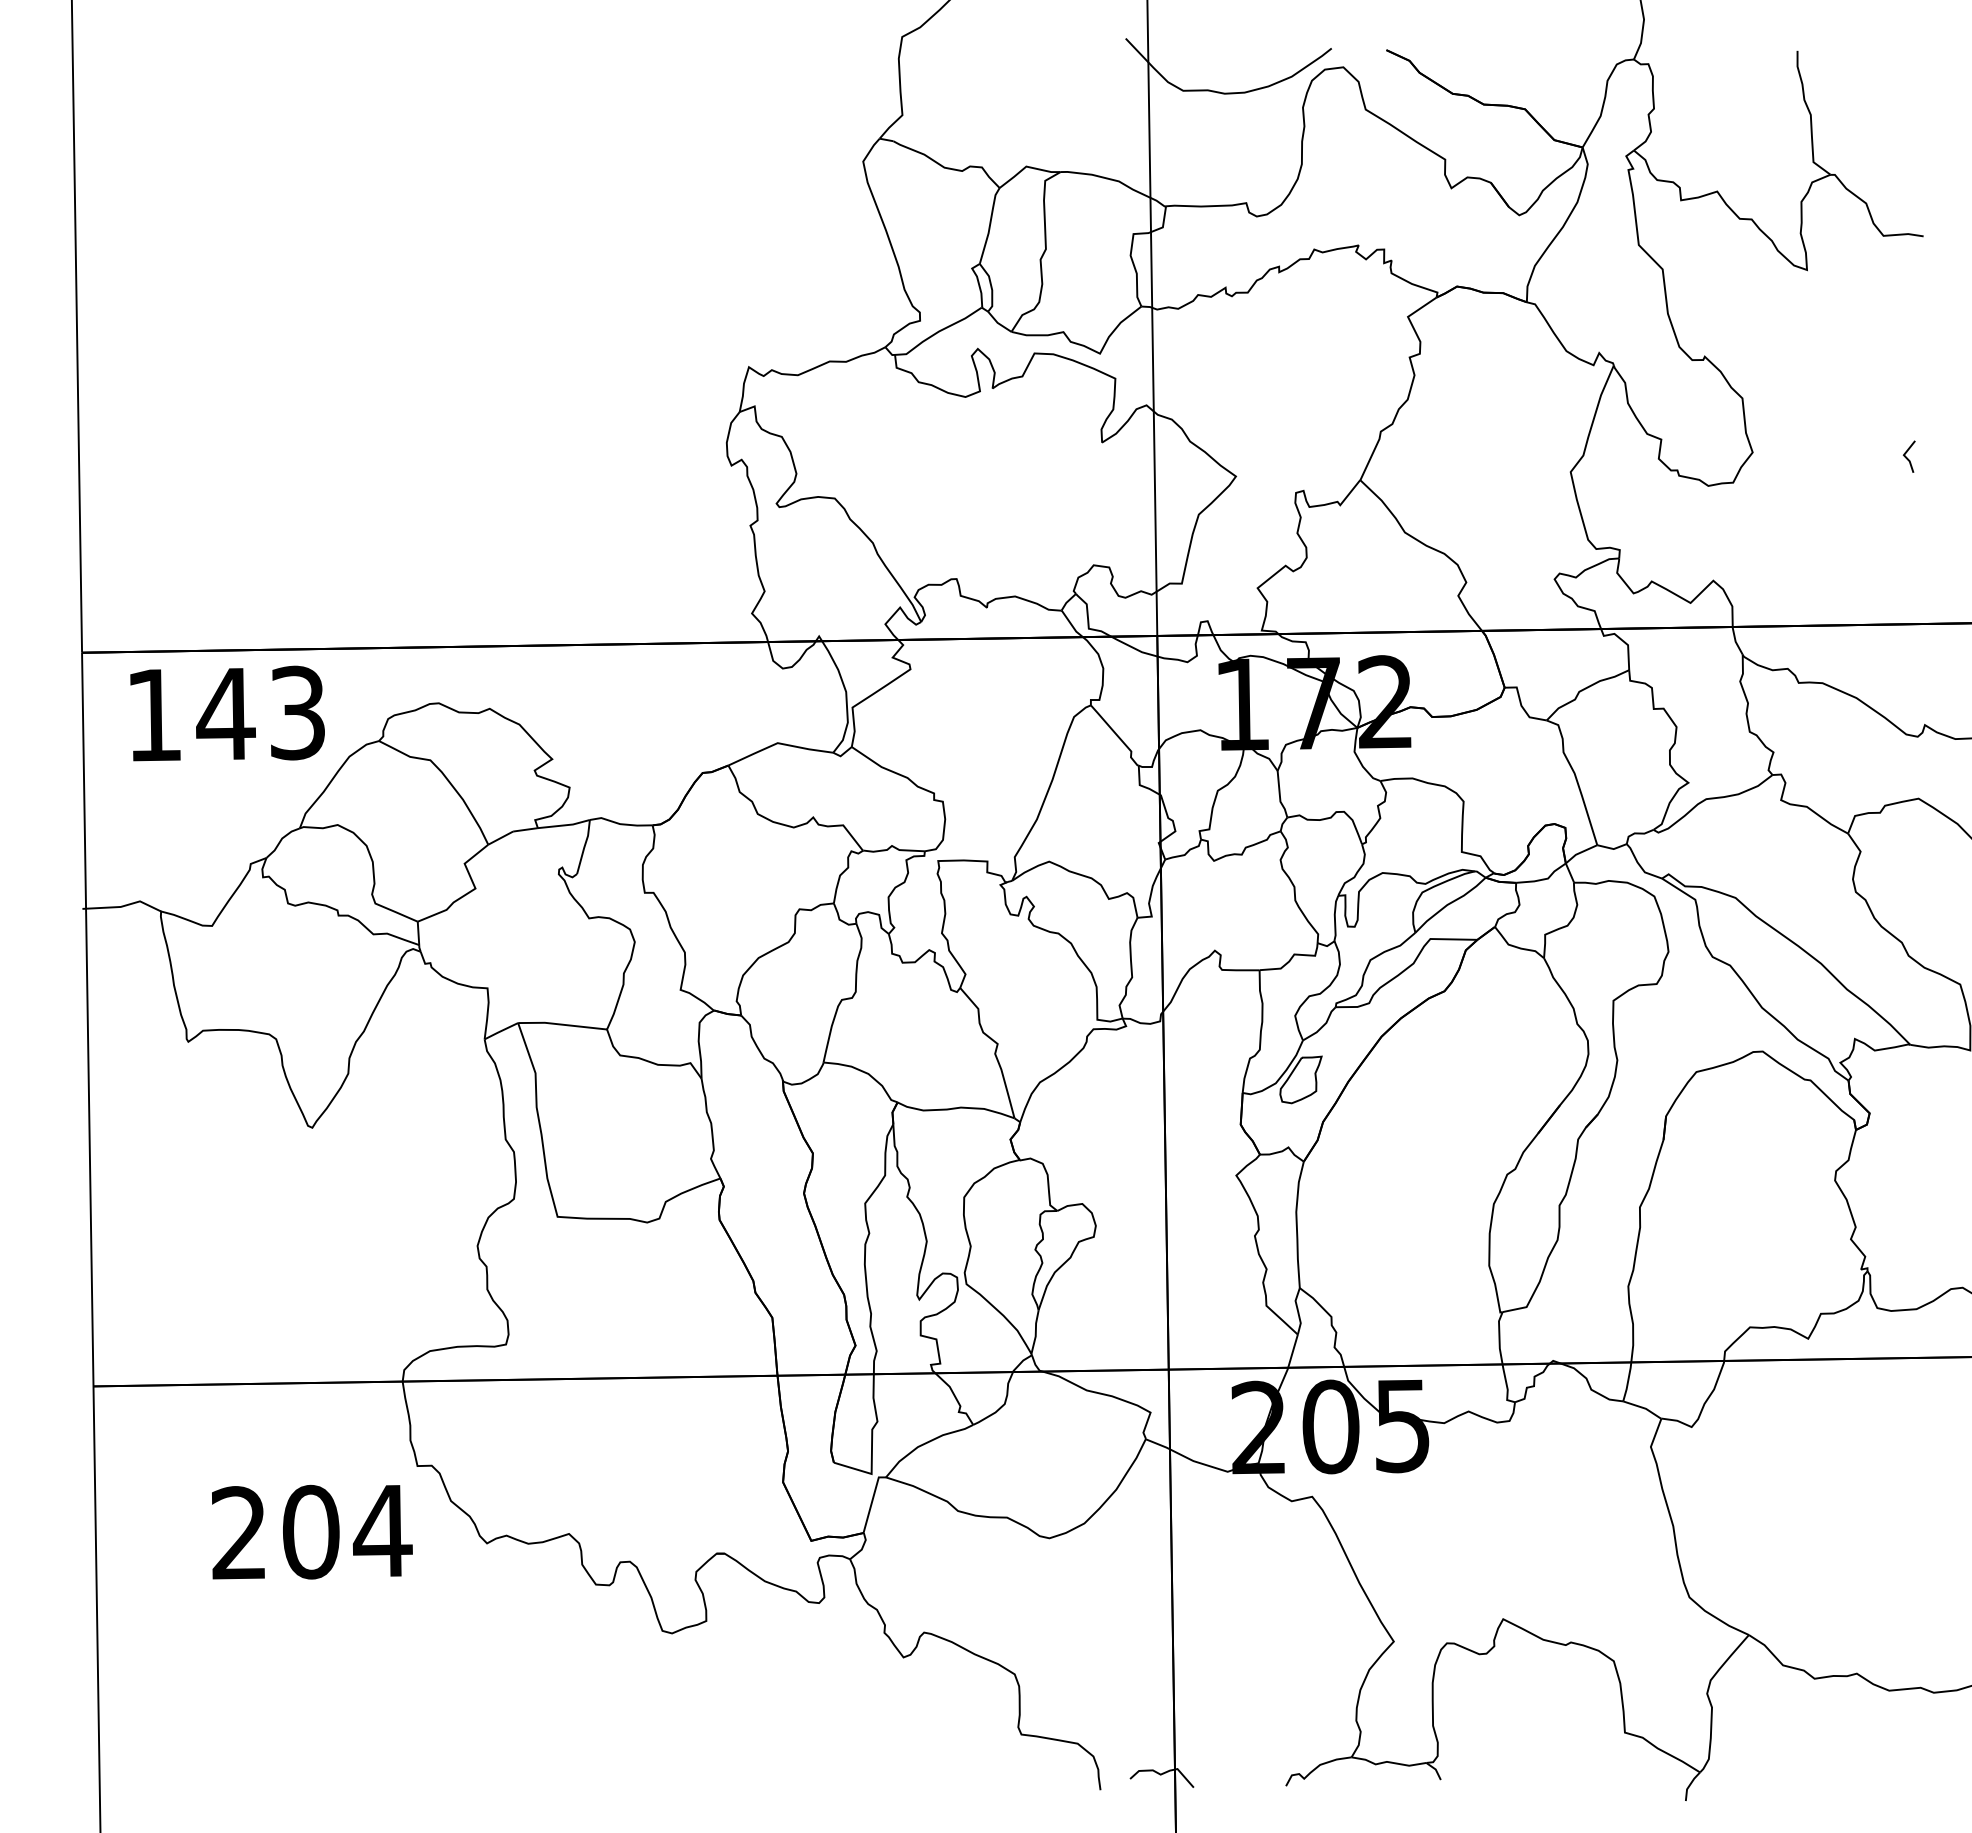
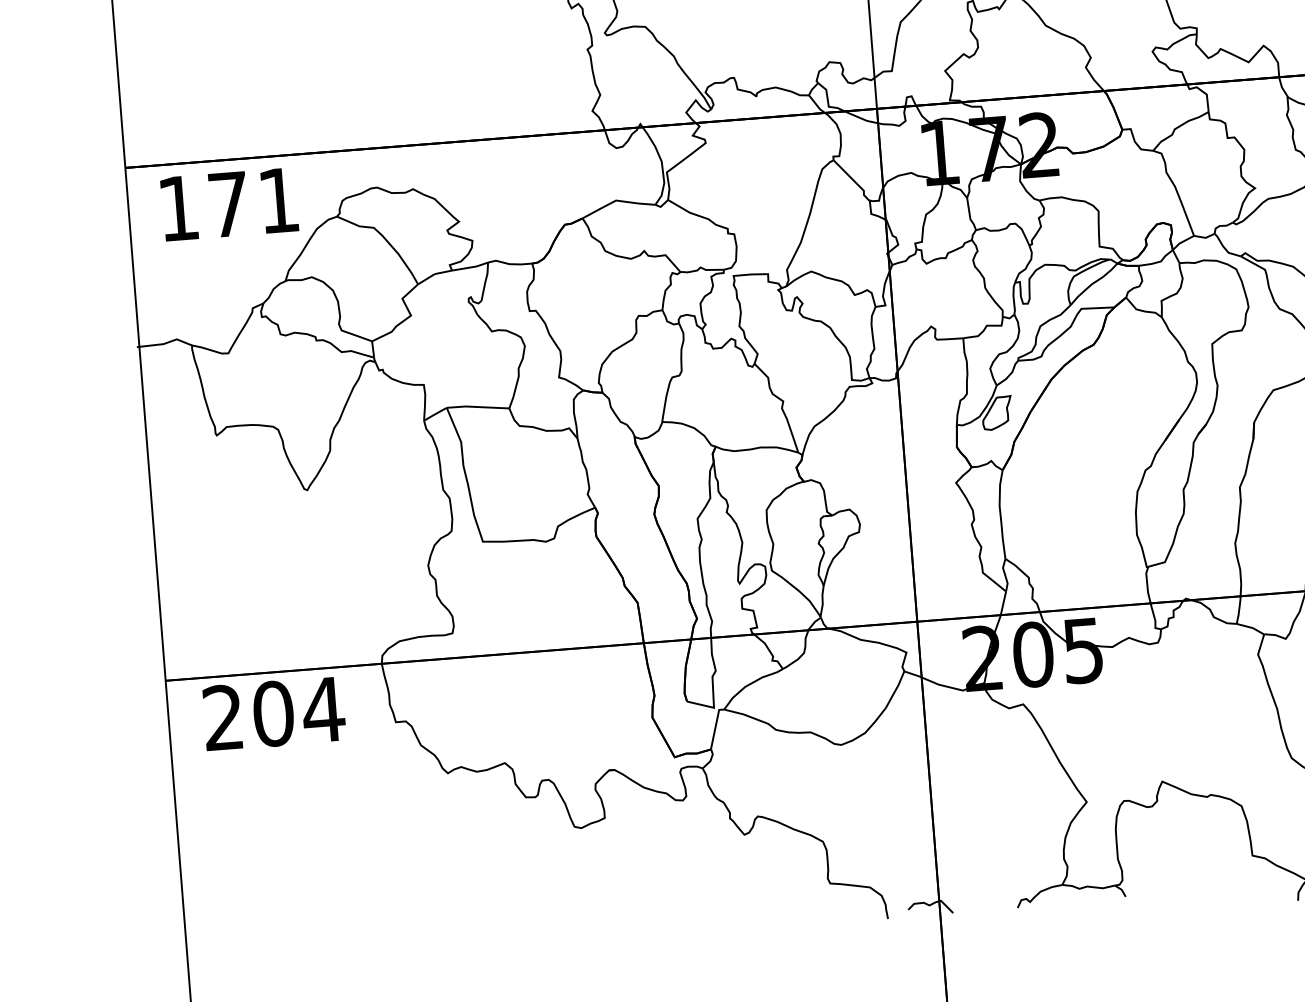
text: (260, 712) -> (252, 201), 143 -> 171
text: (312, 1531) -> (274, 713), moved

